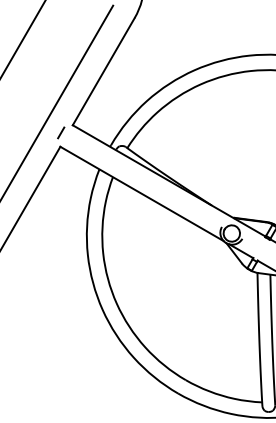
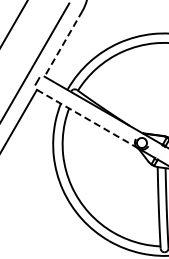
line: (103, 71) -> (63, 43), solid -> dashed
line: (141, 193) -> (86, 118), solid -> dashed

